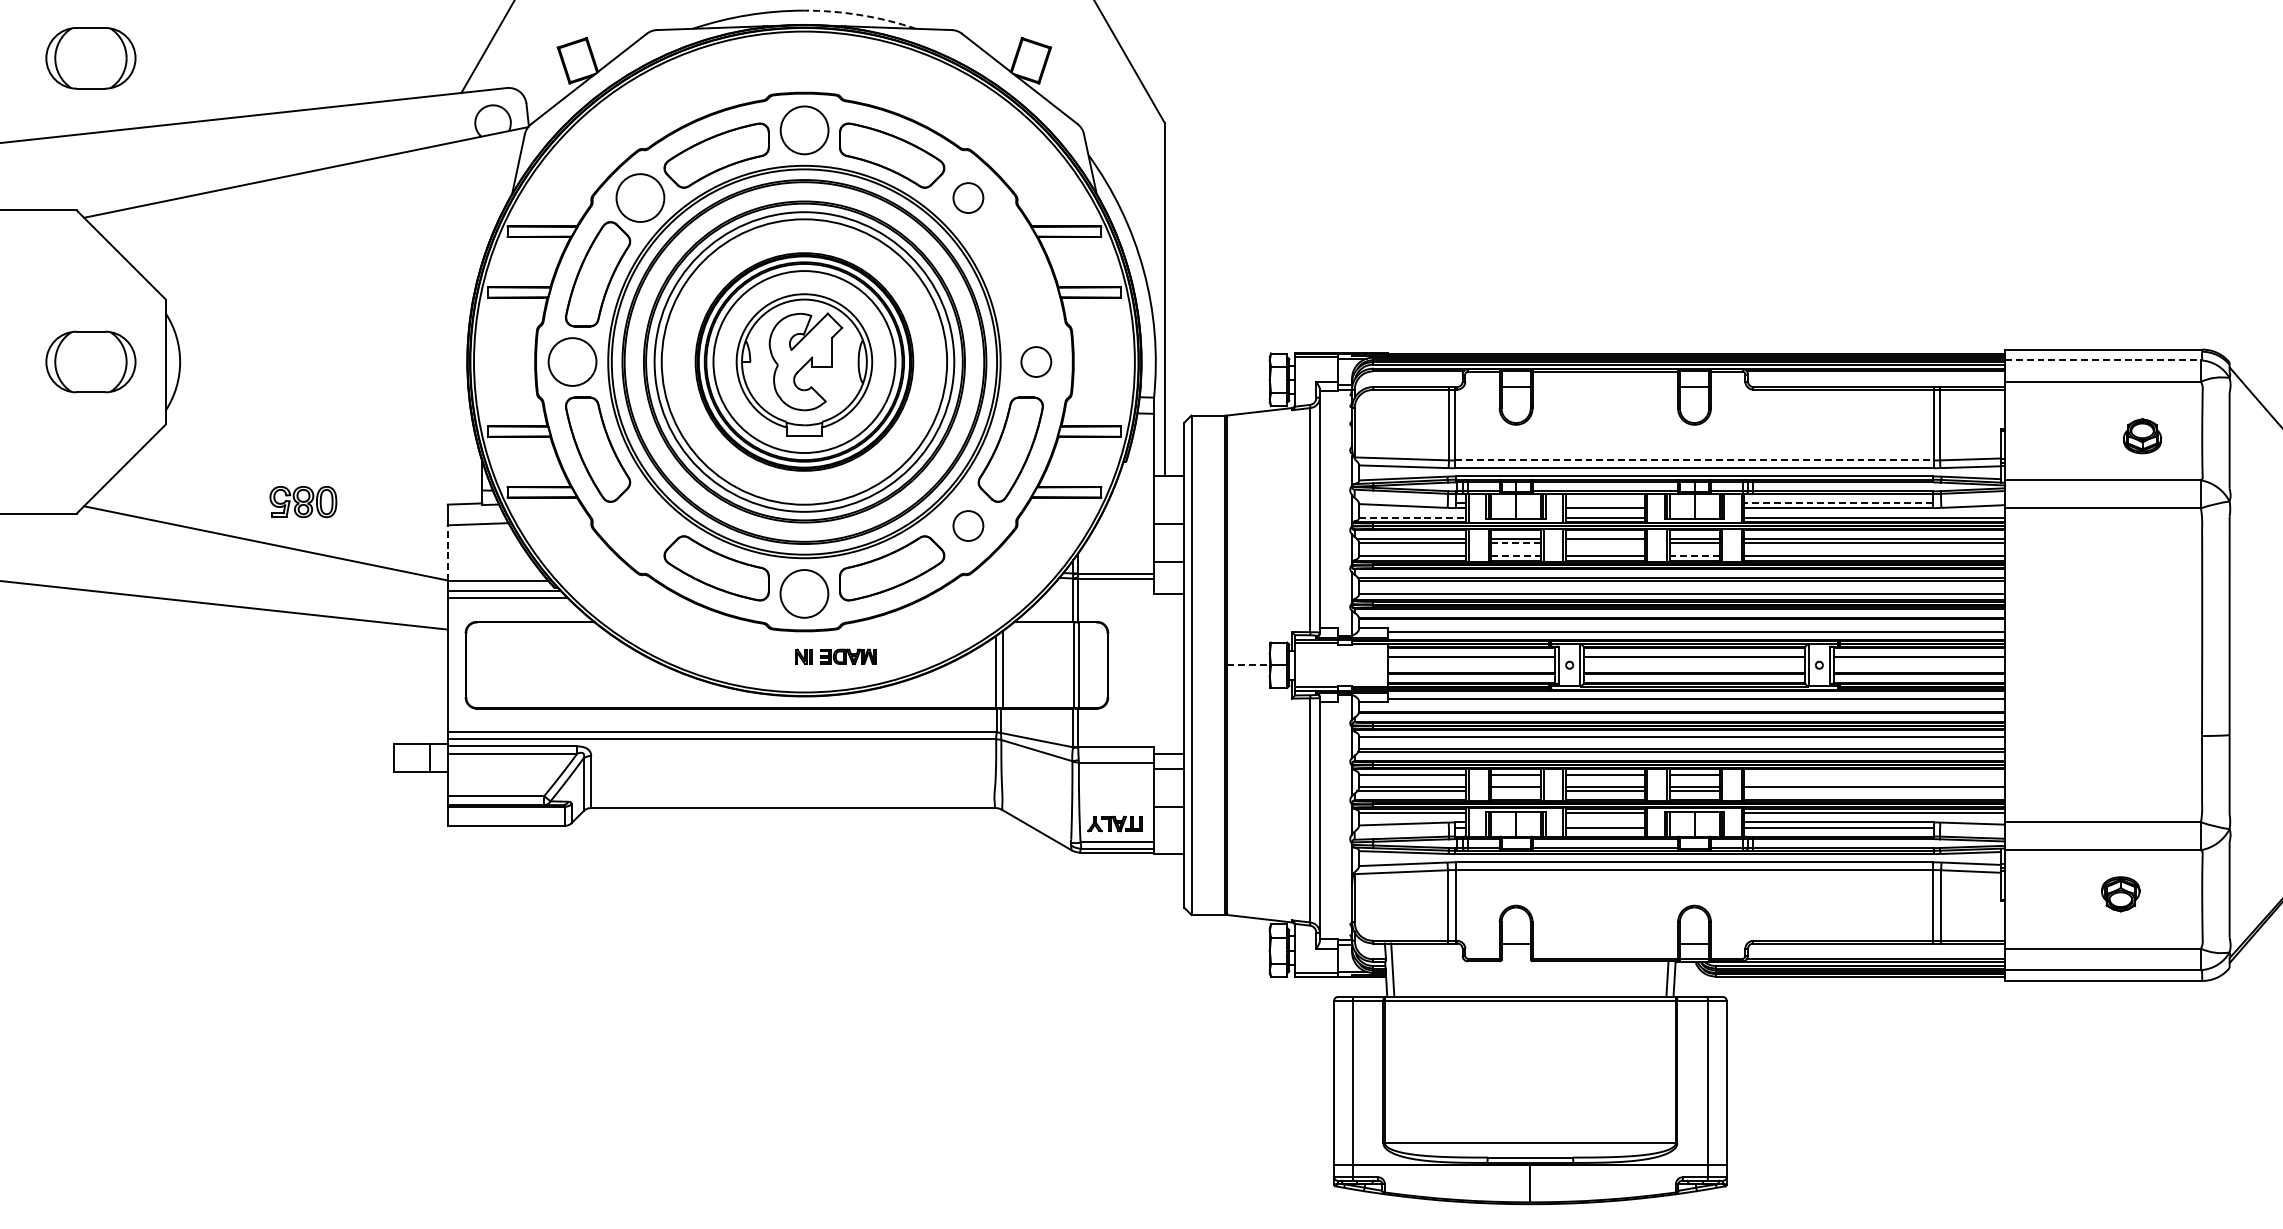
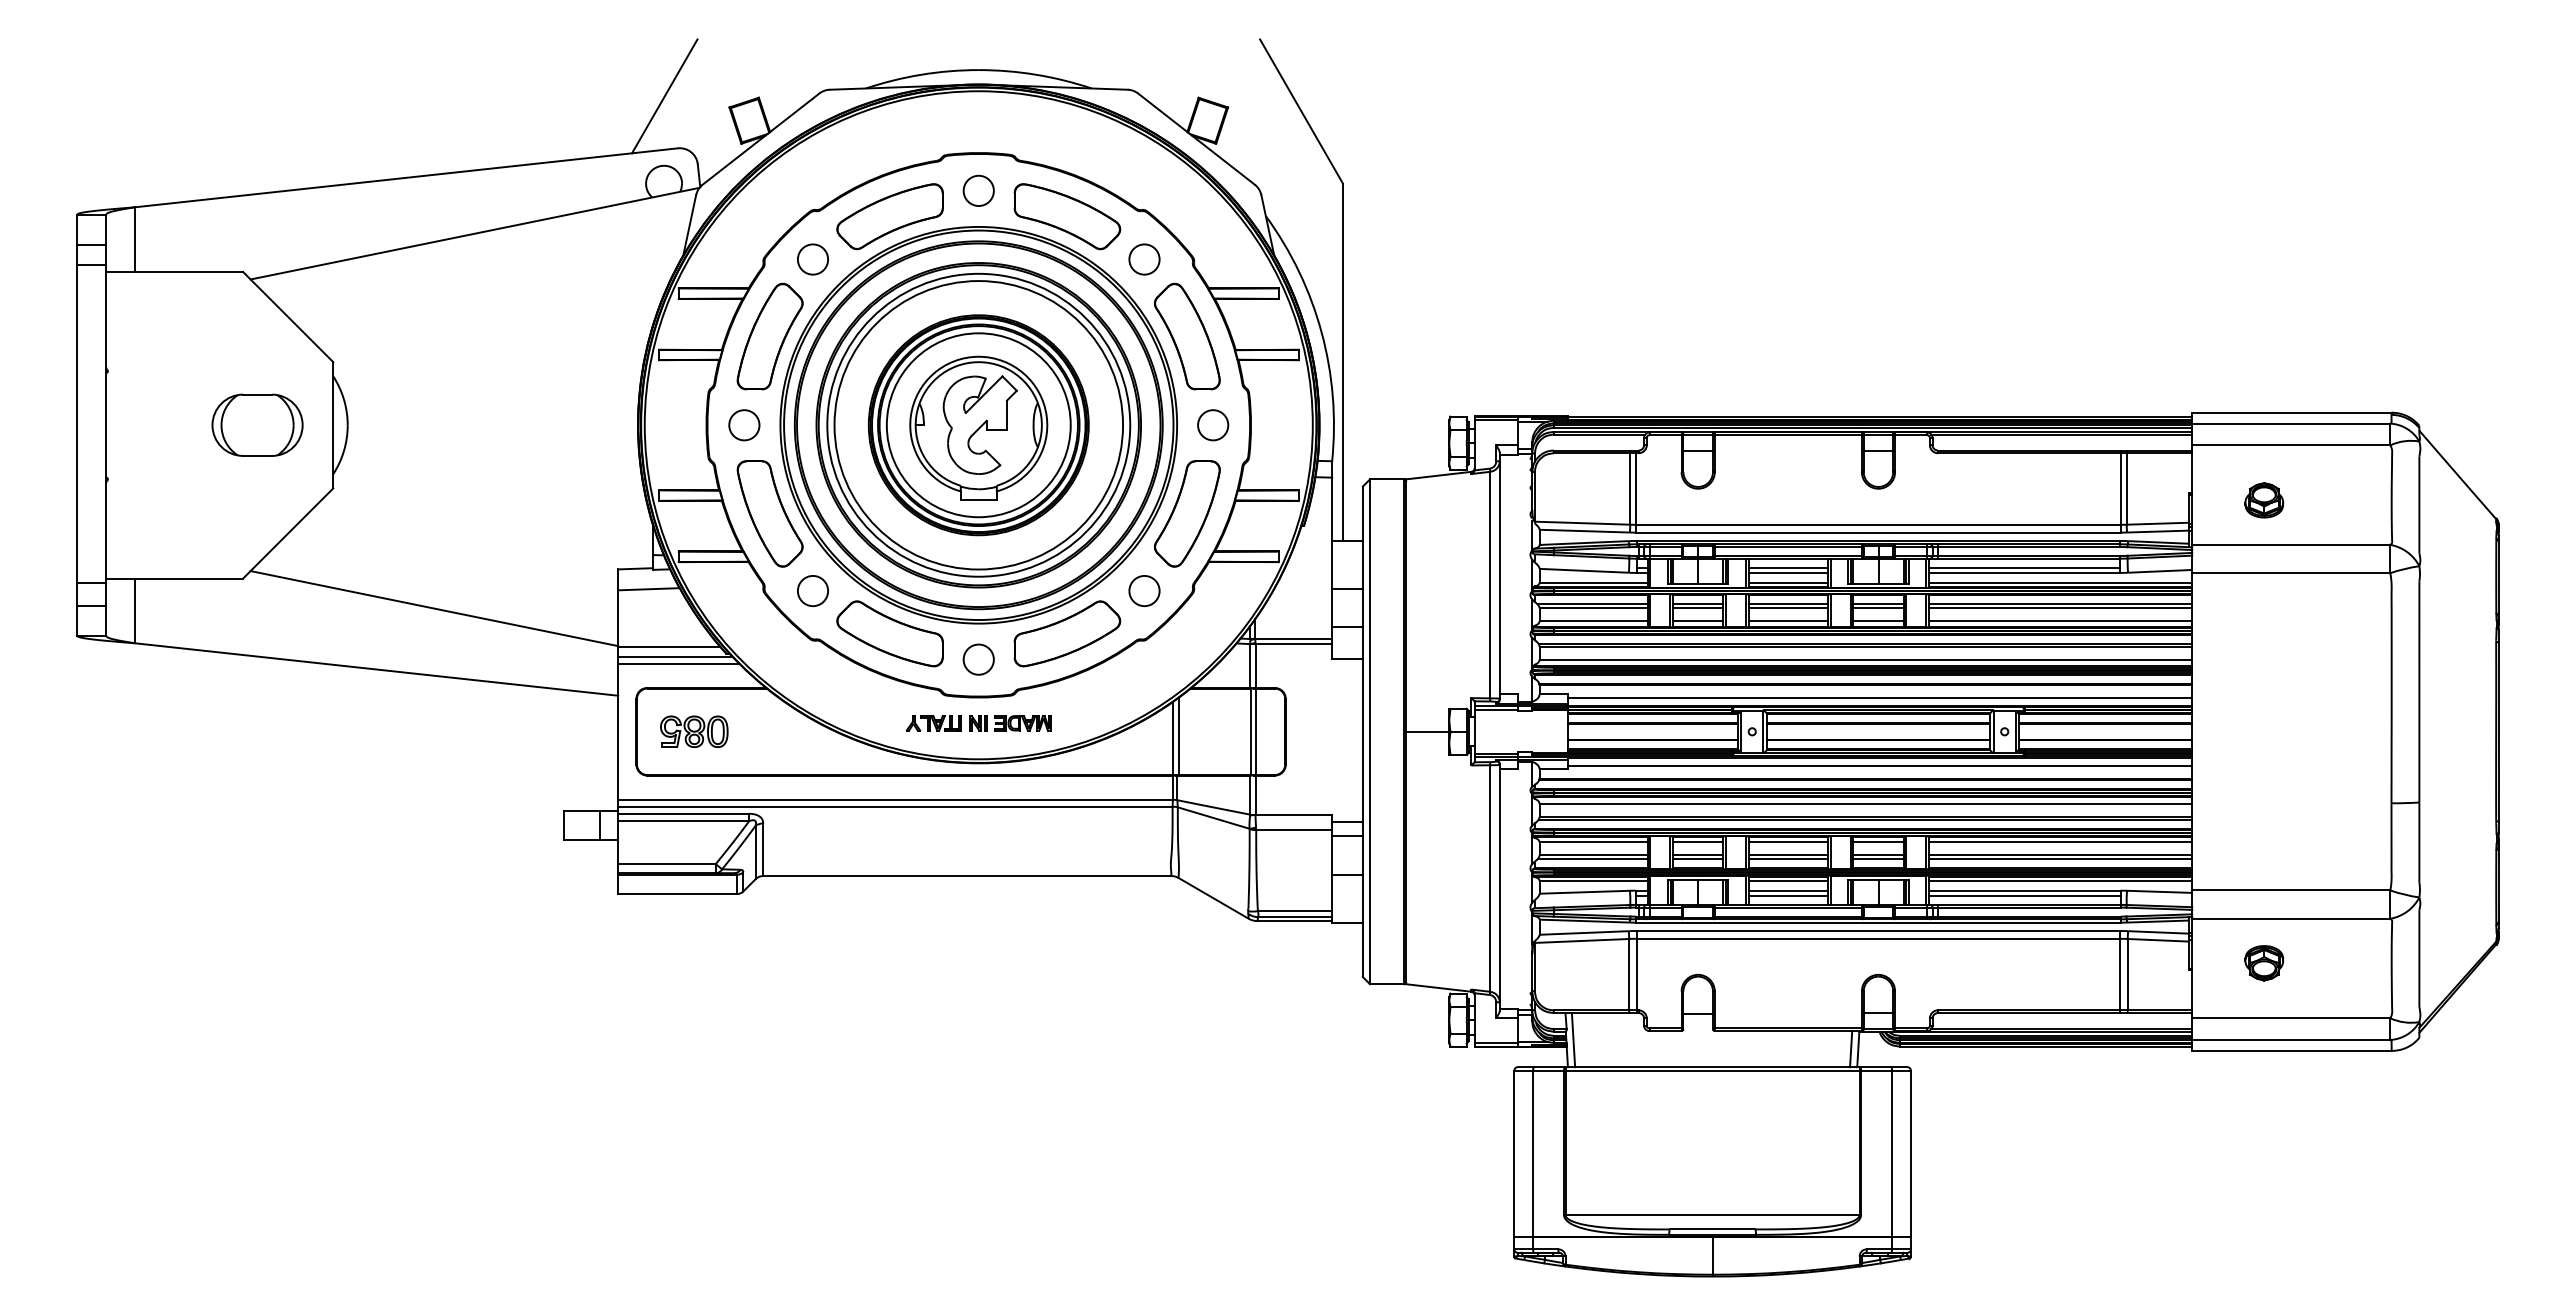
arc: (860, 15) -> (1035, 74), dashed -> solid
part: (90, 57) -> (257, 117), removed
circle: (804, 129) -> (978, 190), size x0.62
circle: (639, 198) -> (812, 259), size x0.62
part: (1009, 274) -> (1186, 336), added
line: (2103, 360) -> (2291, 423), dashed -> solid
circle: (572, 362) -> (744, 425), size x0.62
part: (2142, 436) -> (2264, 500), moved
line: (1694, 460) -> (1878, 524), dashed -> solid
part: (303, 501) -> (694, 731), moved
line: (1605, 502) -> (1788, 567), added
line: (1837, 502) -> (2023, 567), dashed -> solid
line: (1413, 517) -> (1594, 582), dashed -> solid
circle: (639, 525) -> (812, 590), added
line: (1515, 543) -> (1697, 608), dashed -> solid
line: (1605, 543) -> (1788, 608), added
line: (448, 553) -> (618, 618), dashed -> solid
line: (1516, 556) -> (1698, 621), dashed -> solid
line: (1694, 556) -> (1878, 621), dashed -> solid
circle: (804, 593) -> (978, 659), size x0.62
line: (1248, 664) -> (1427, 731), dashed -> solid
line: (1874, 774) -> (2060, 842), added
line: (1515, 791) -> (1697, 859), added
line: (1874, 791) -> (2060, 859), added
line: (1605, 822) -> (1788, 890), added
part: (1114, 824) -> (933, 723), moved
part: (2120, 894) -> (2264, 963), moved

